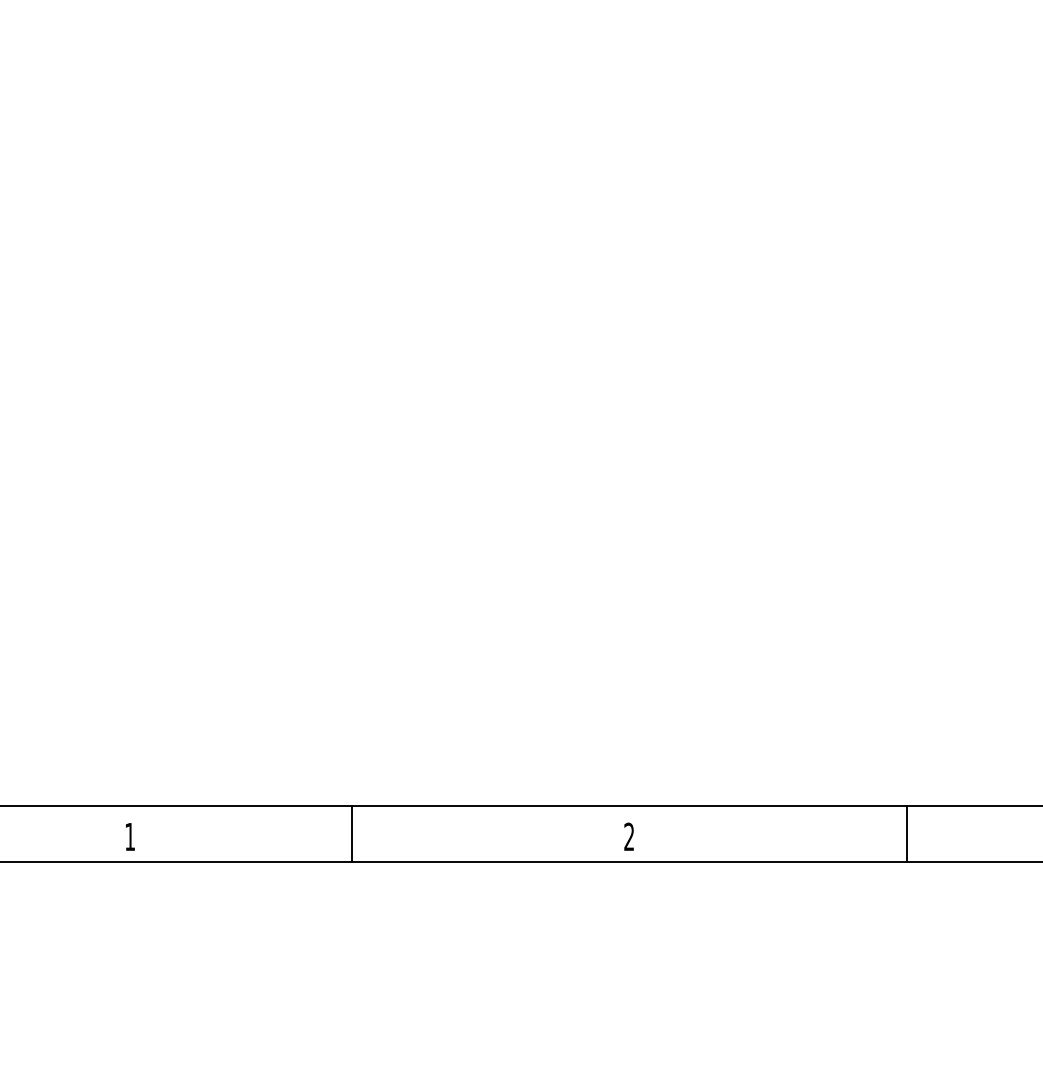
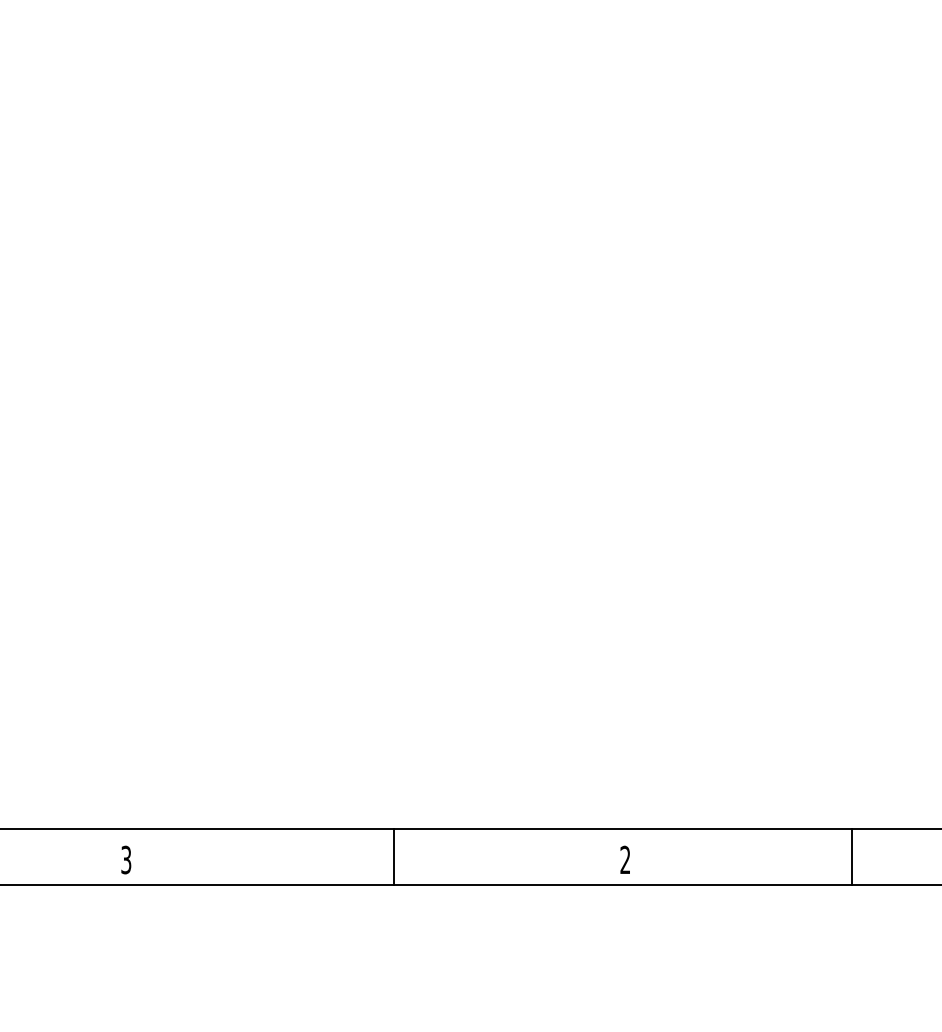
line: (352, 833) -> (394, 856), moved
line: (906, 833) -> (851, 856), moved
text: (130, 836) -> (126, 859), 1 -> 3

